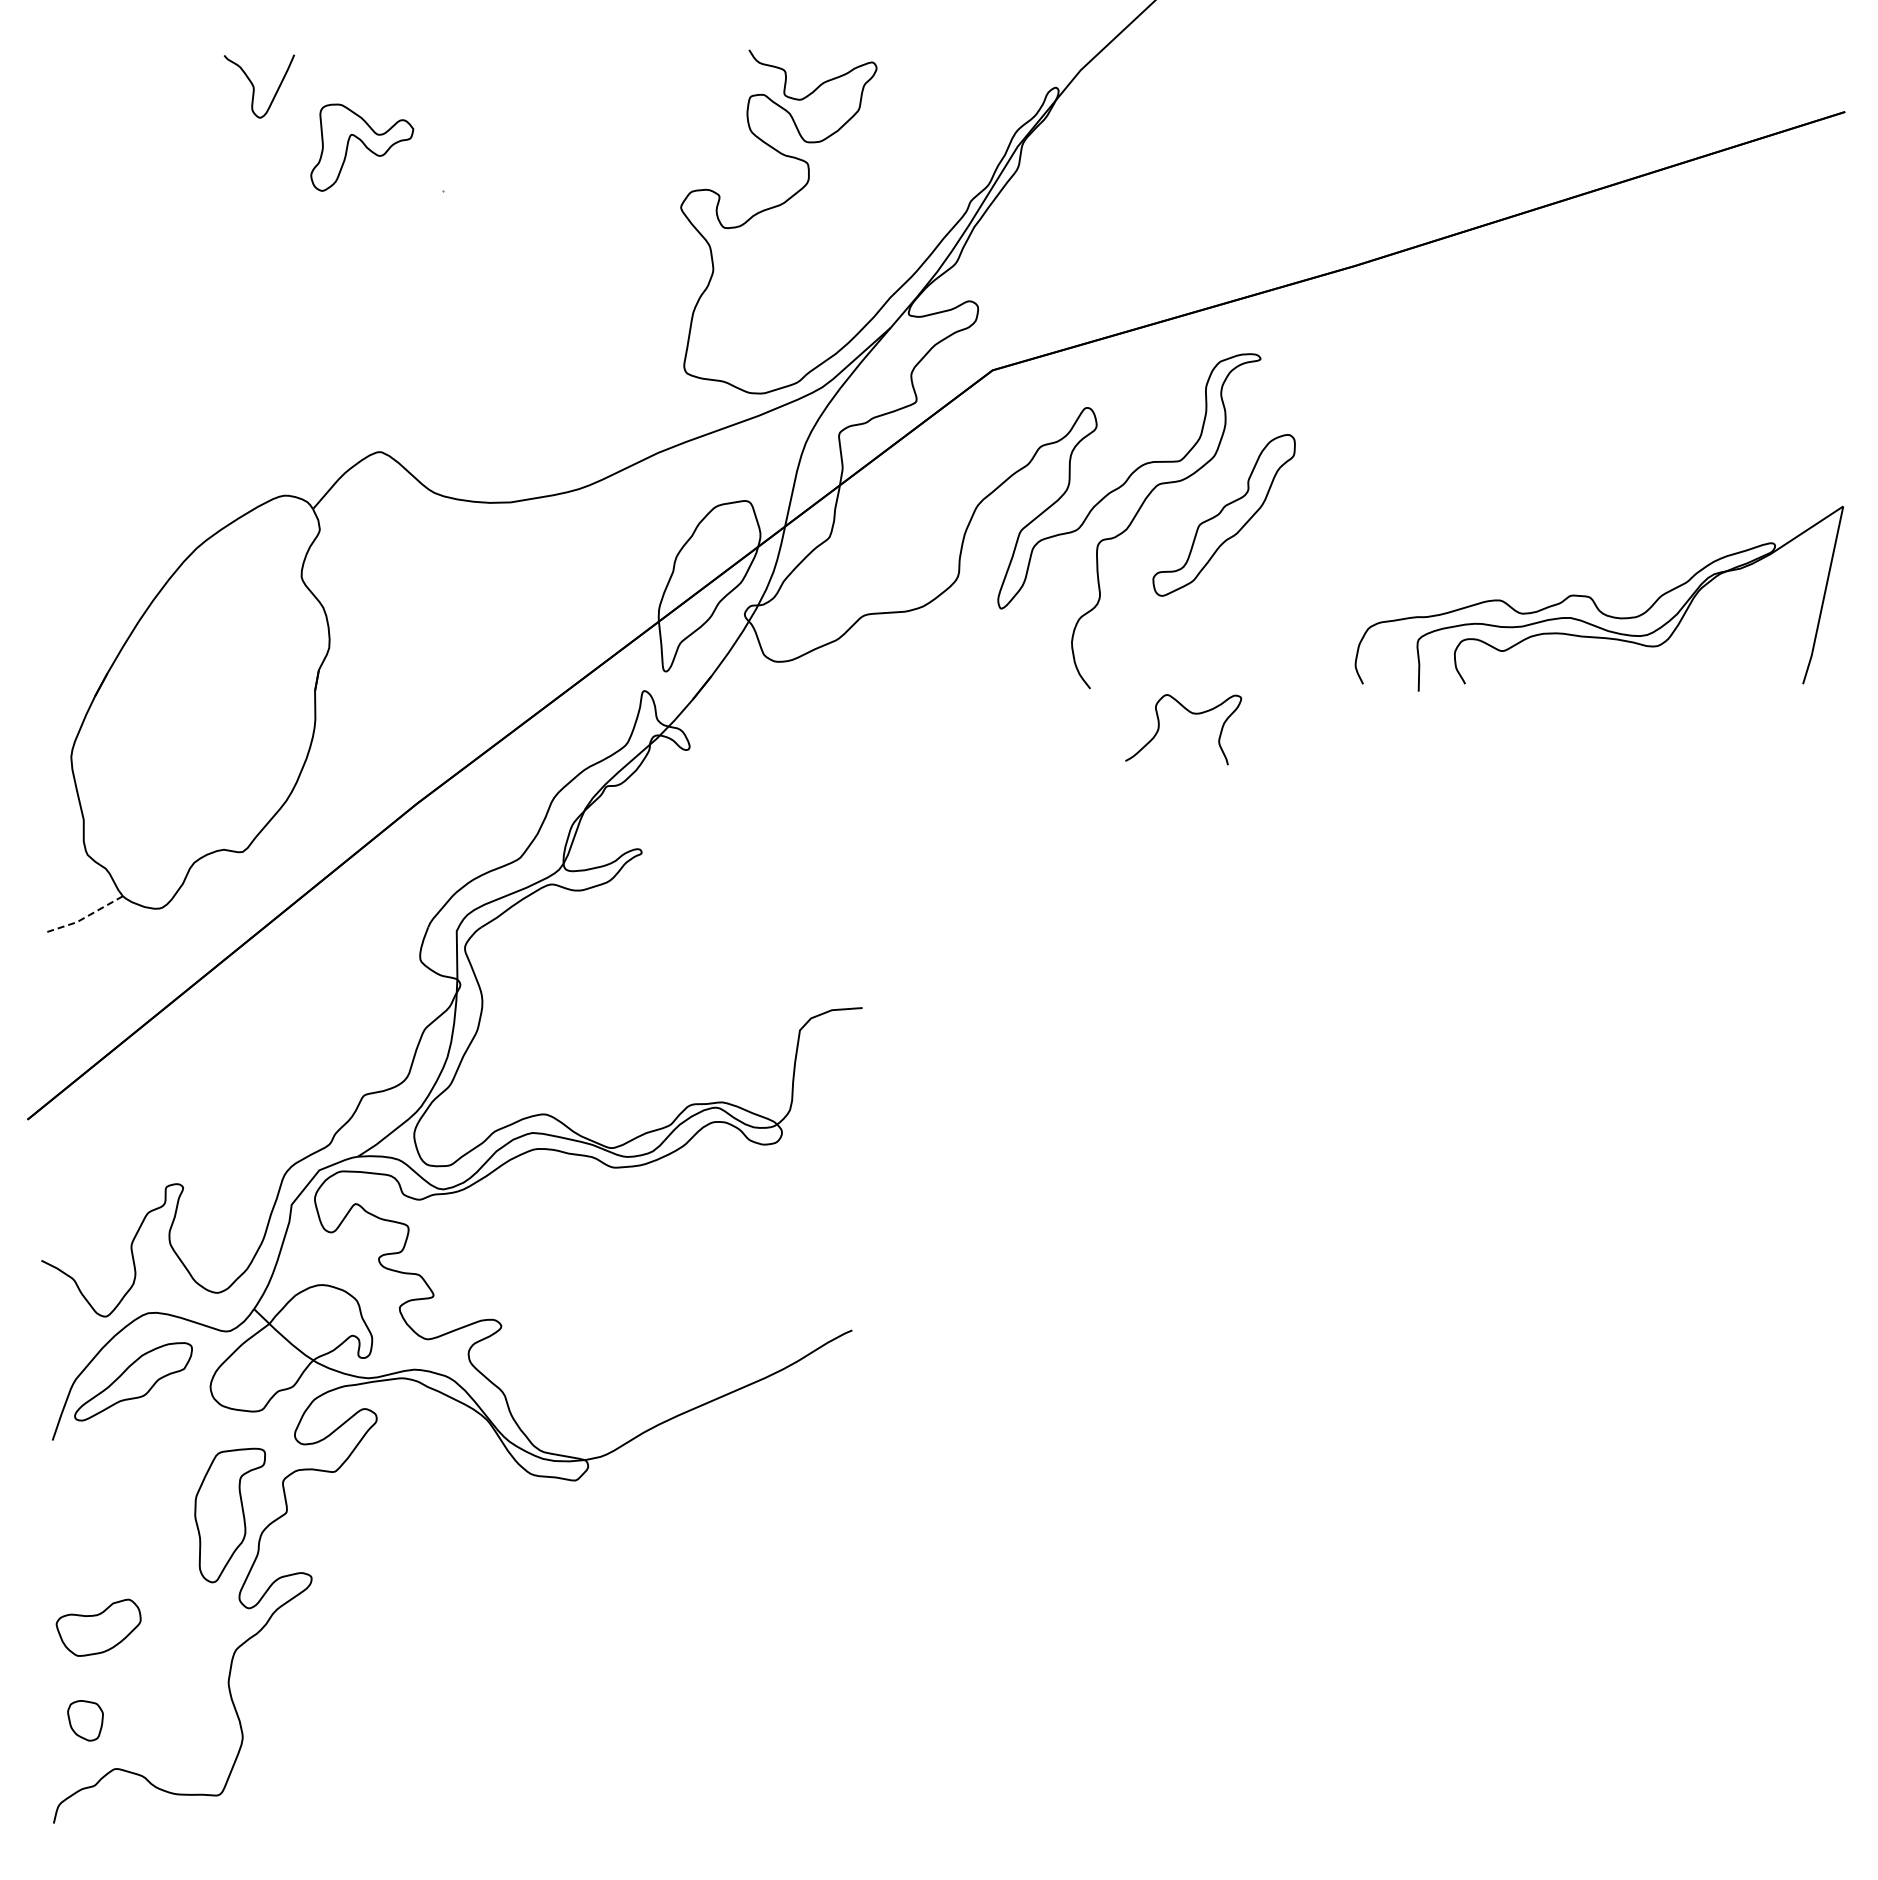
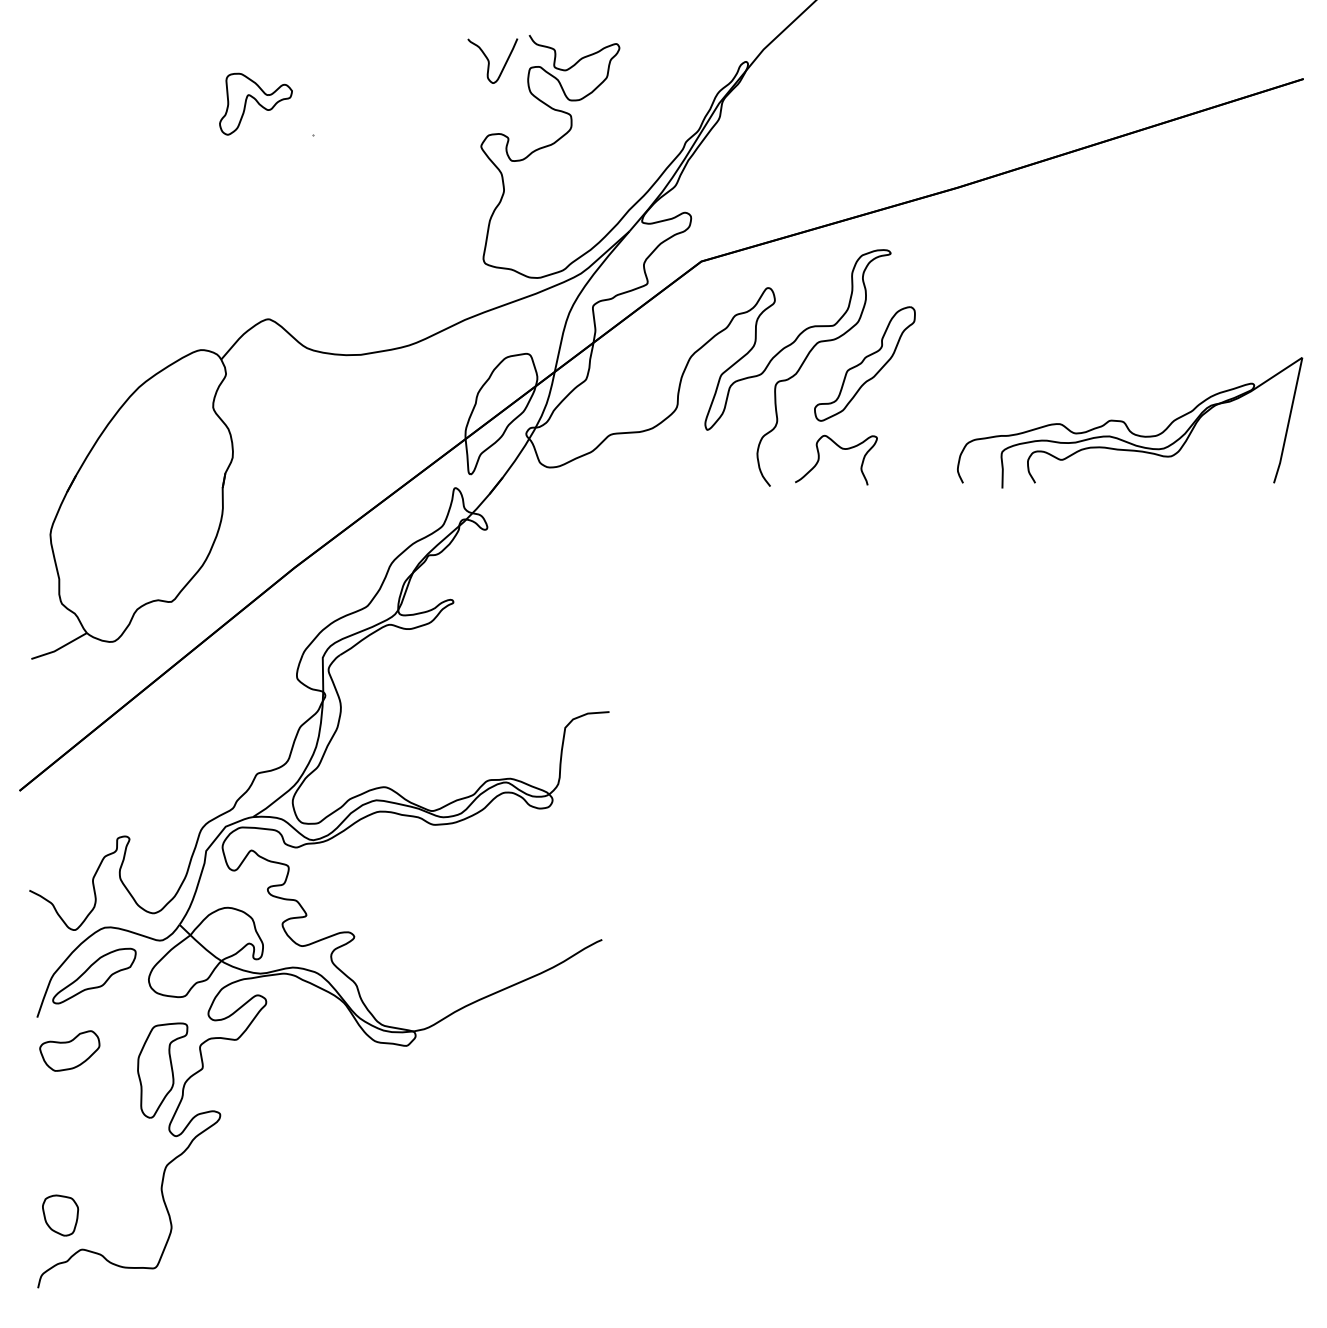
curve: (254, 86) -> (489, 61), moved
curve: (1190, 713) -> (841, 448), moved
line: (83, 918) -> (59, 648), dashed -> solid
part: (98, 1627) -> (69, 1050), moved
part: (85, 1720) -> (60, 1215), size x1.43

